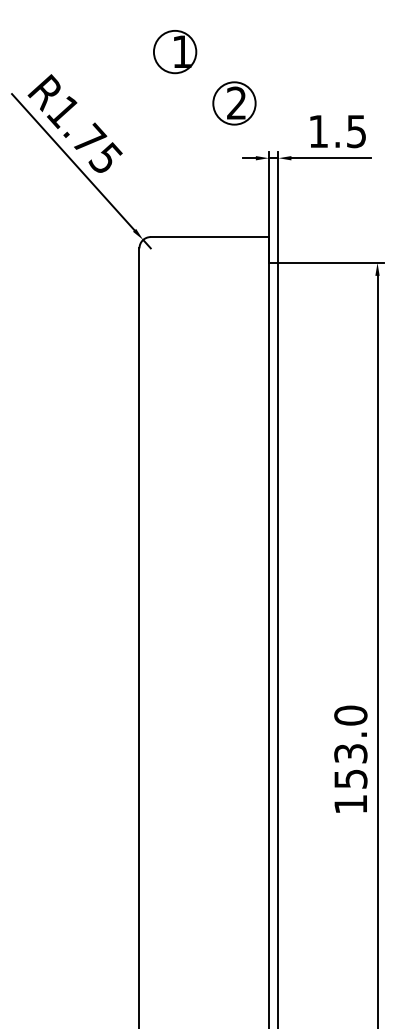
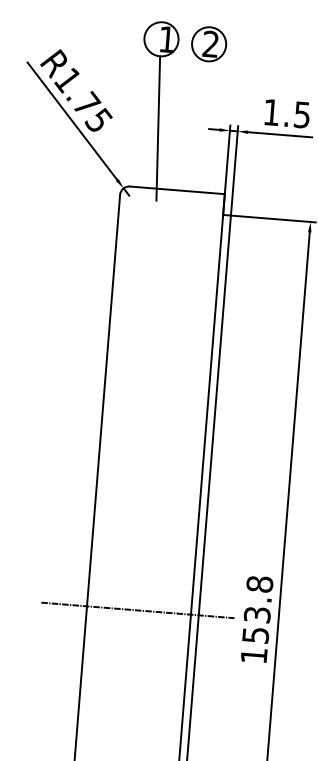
part: (234, 103) -> (209, 44), moved
line: (179, 162) -> (157, 128), added
text: (350, 715) -> (259, 584), 153.0 -> 153.8
line: (202, 760) -> (137, 610), added

